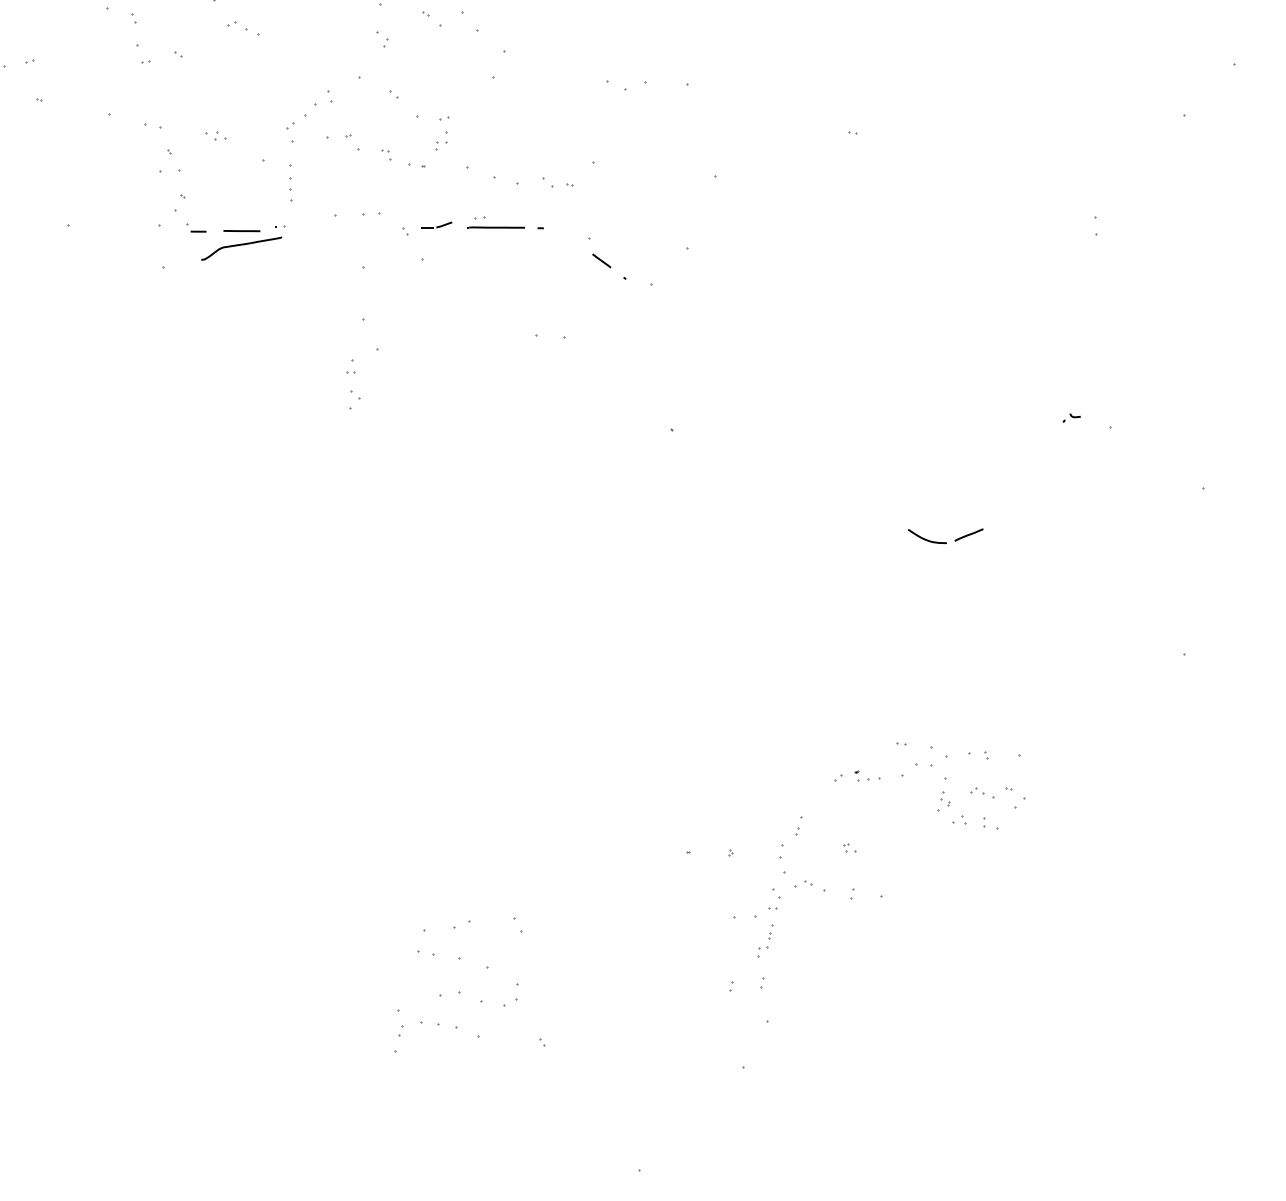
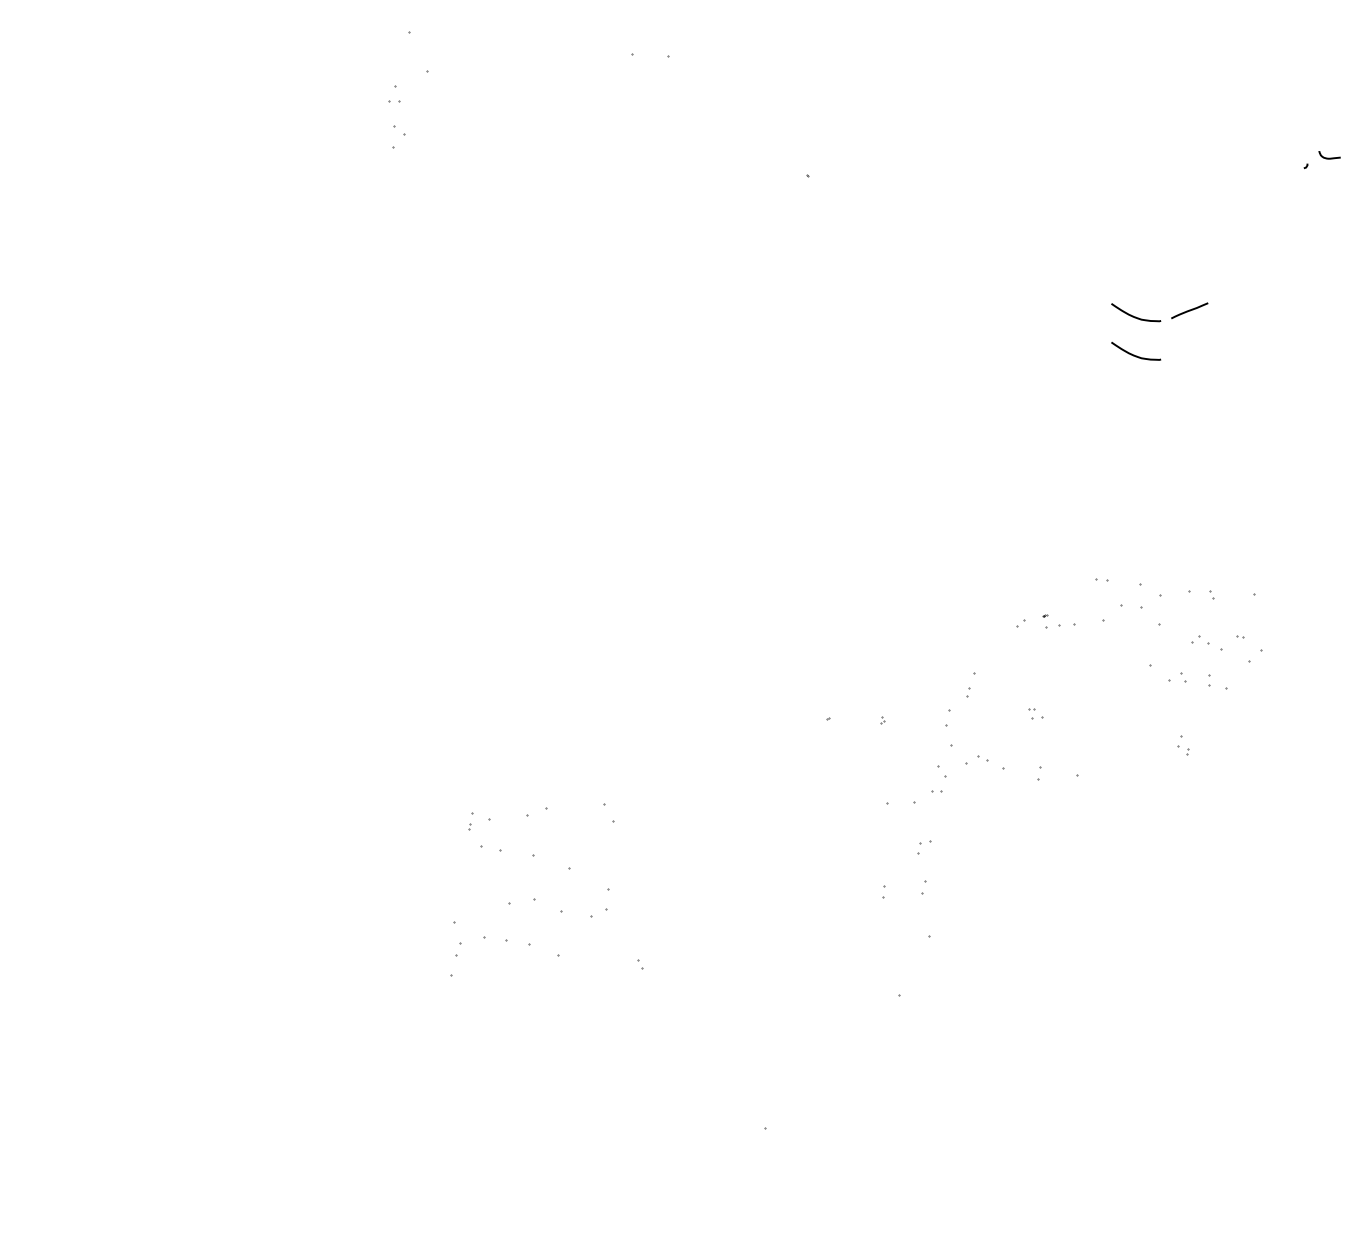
part: (1071, 417) -> (1321, 159), size x1.6
curve: (925, 568) -> (1133, 353), added
part: (945, 798) -> (1183, 745), moved
part: (770, 931) -> (470, 821), moved

